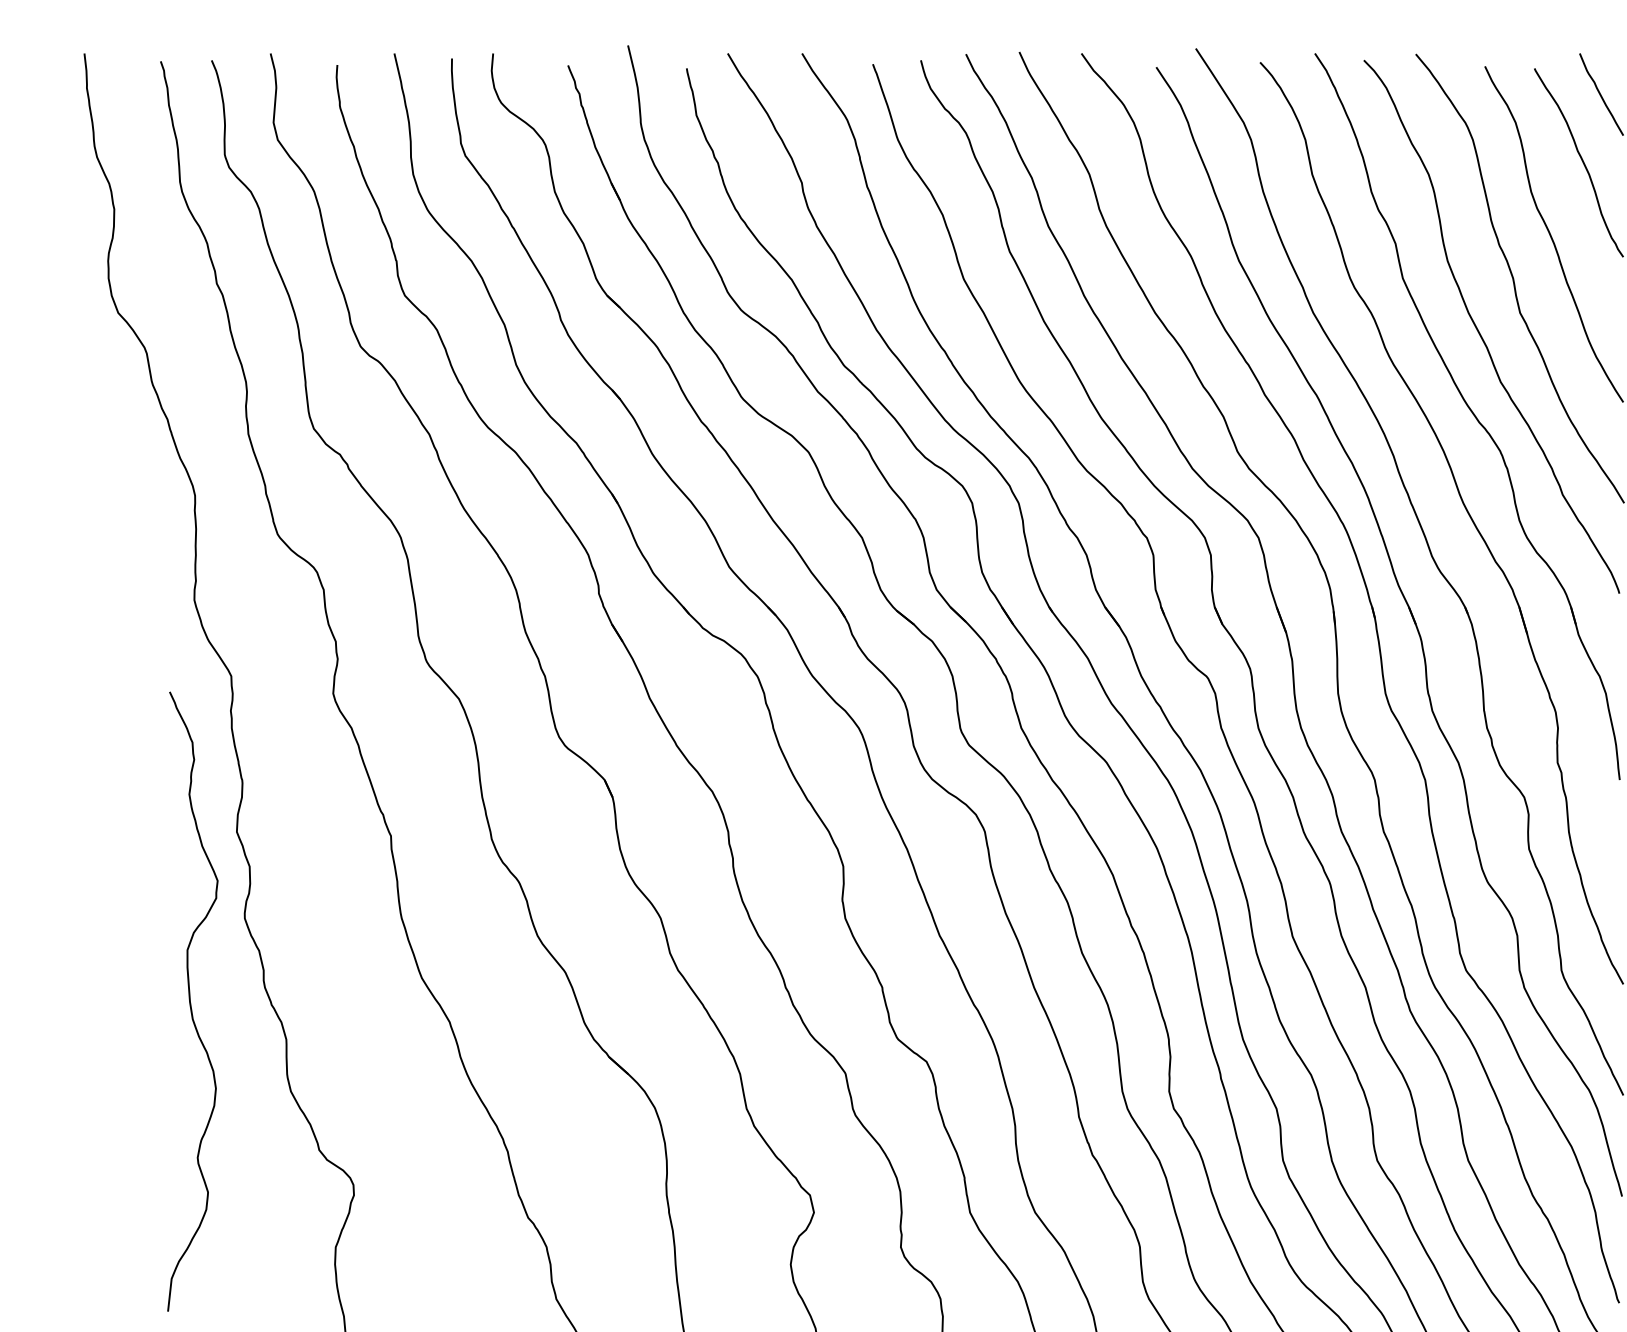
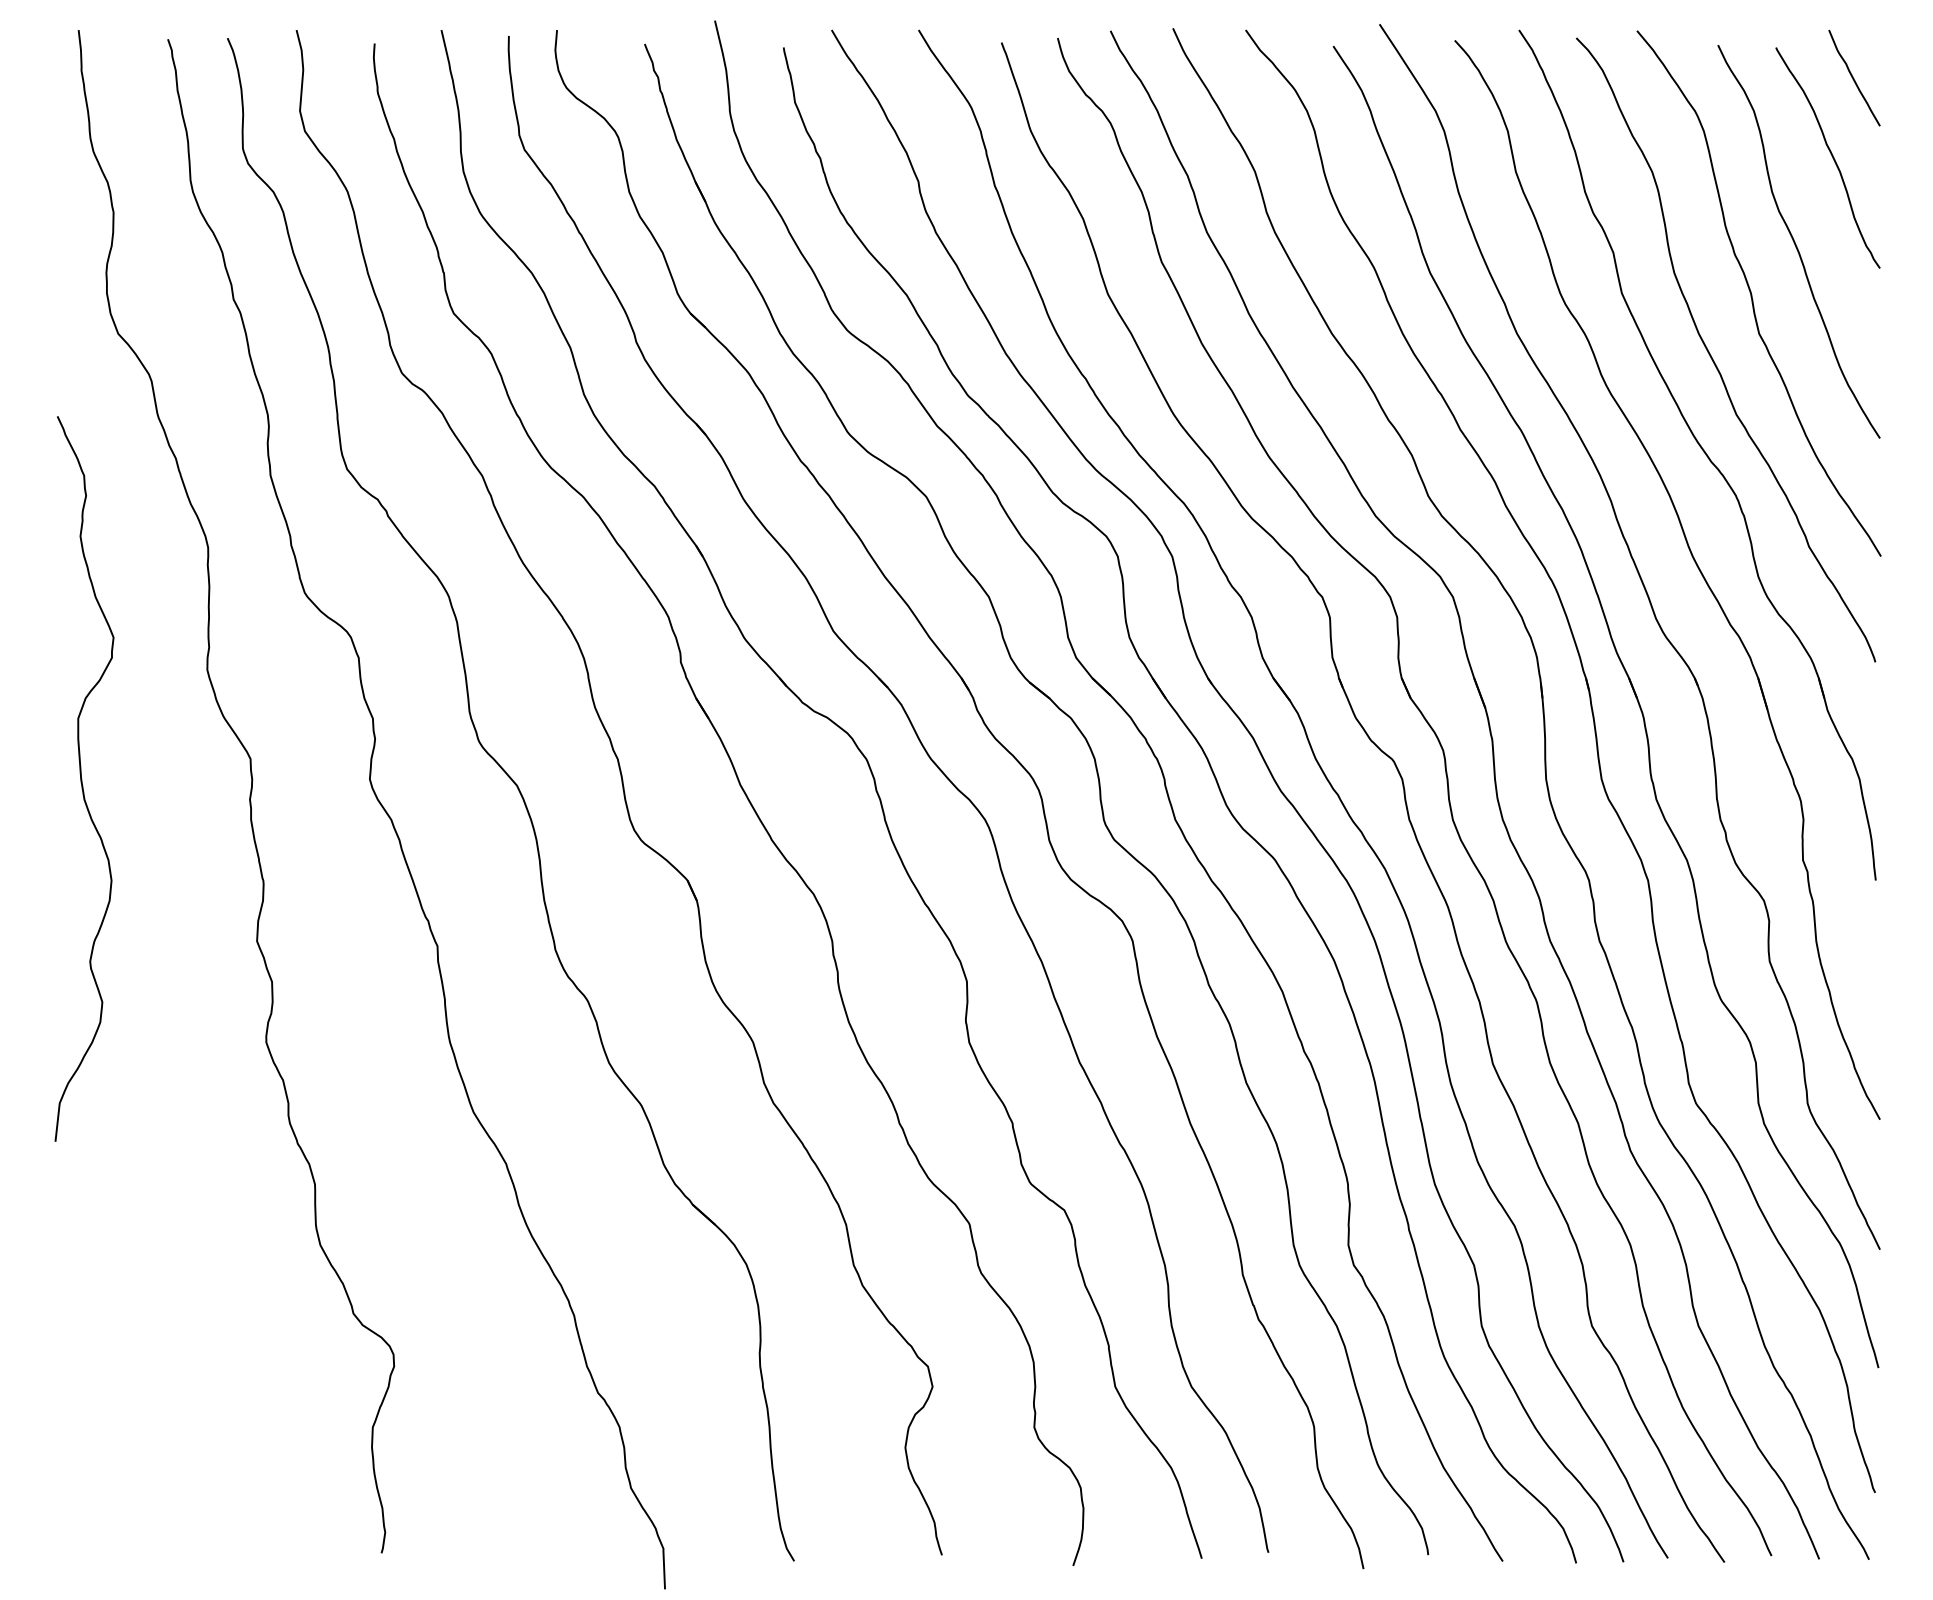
curve: (191, 1002) -> (82, 779), moved

